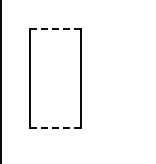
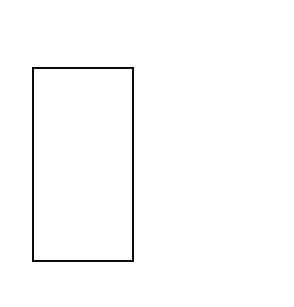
line: (55, 28) -> (83, 67), dashed -> solid
line: (55, 127) -> (83, 260), dashed -> solid

